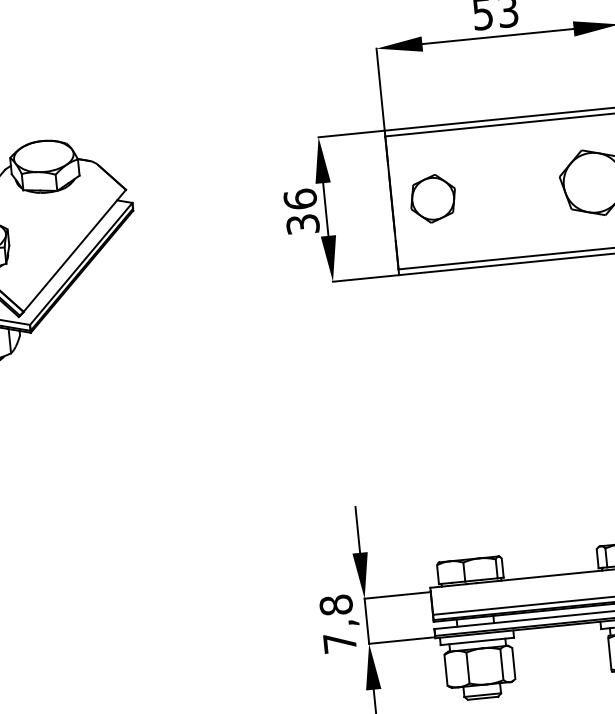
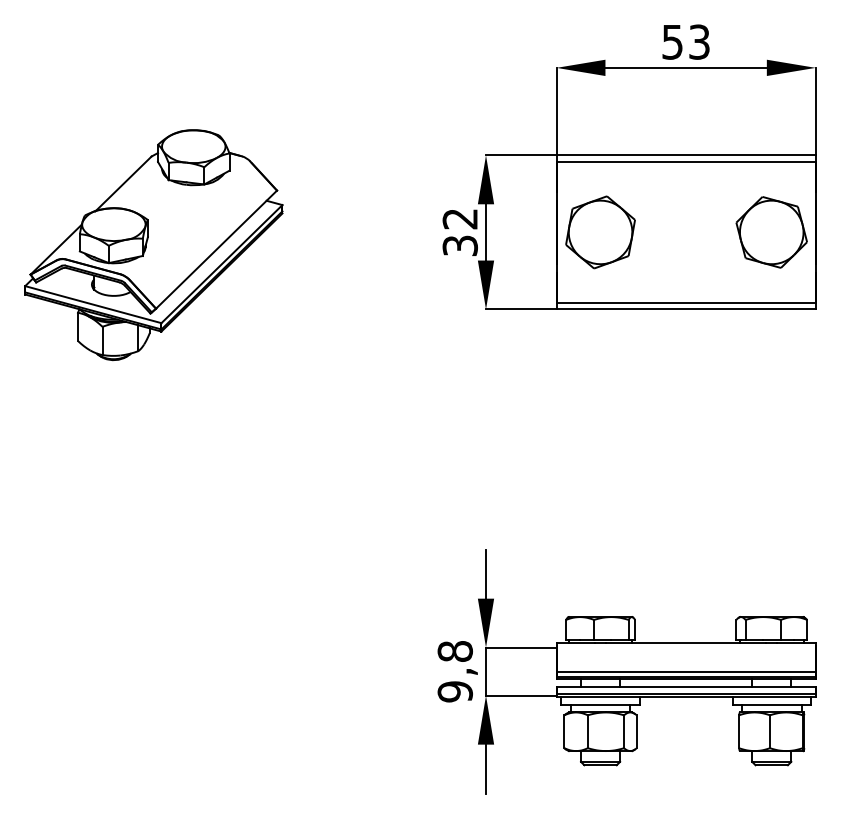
text: (299, 198) -> (459, 218), 36 -> 32
part: (433, 198) -> (600, 232), size x1.43
text: (339, 642) -> (454, 691), 7,8 -> 9,8

